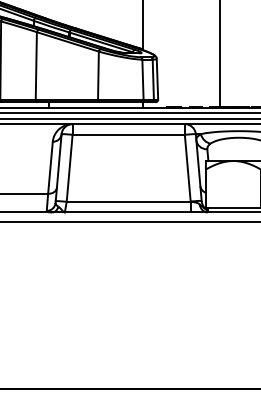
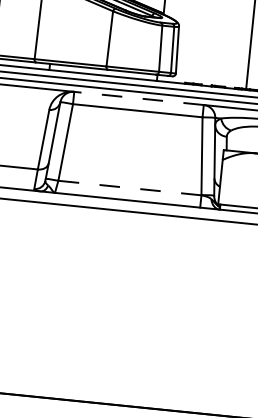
line: (128, 124) -> (138, 98), solid -> dashed
line: (128, 201) -> (129, 187), solid -> dashed

